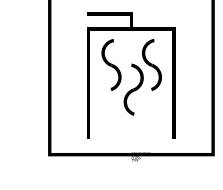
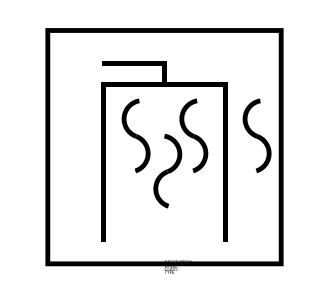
curve: (195, 64) -> (256, 135), added

